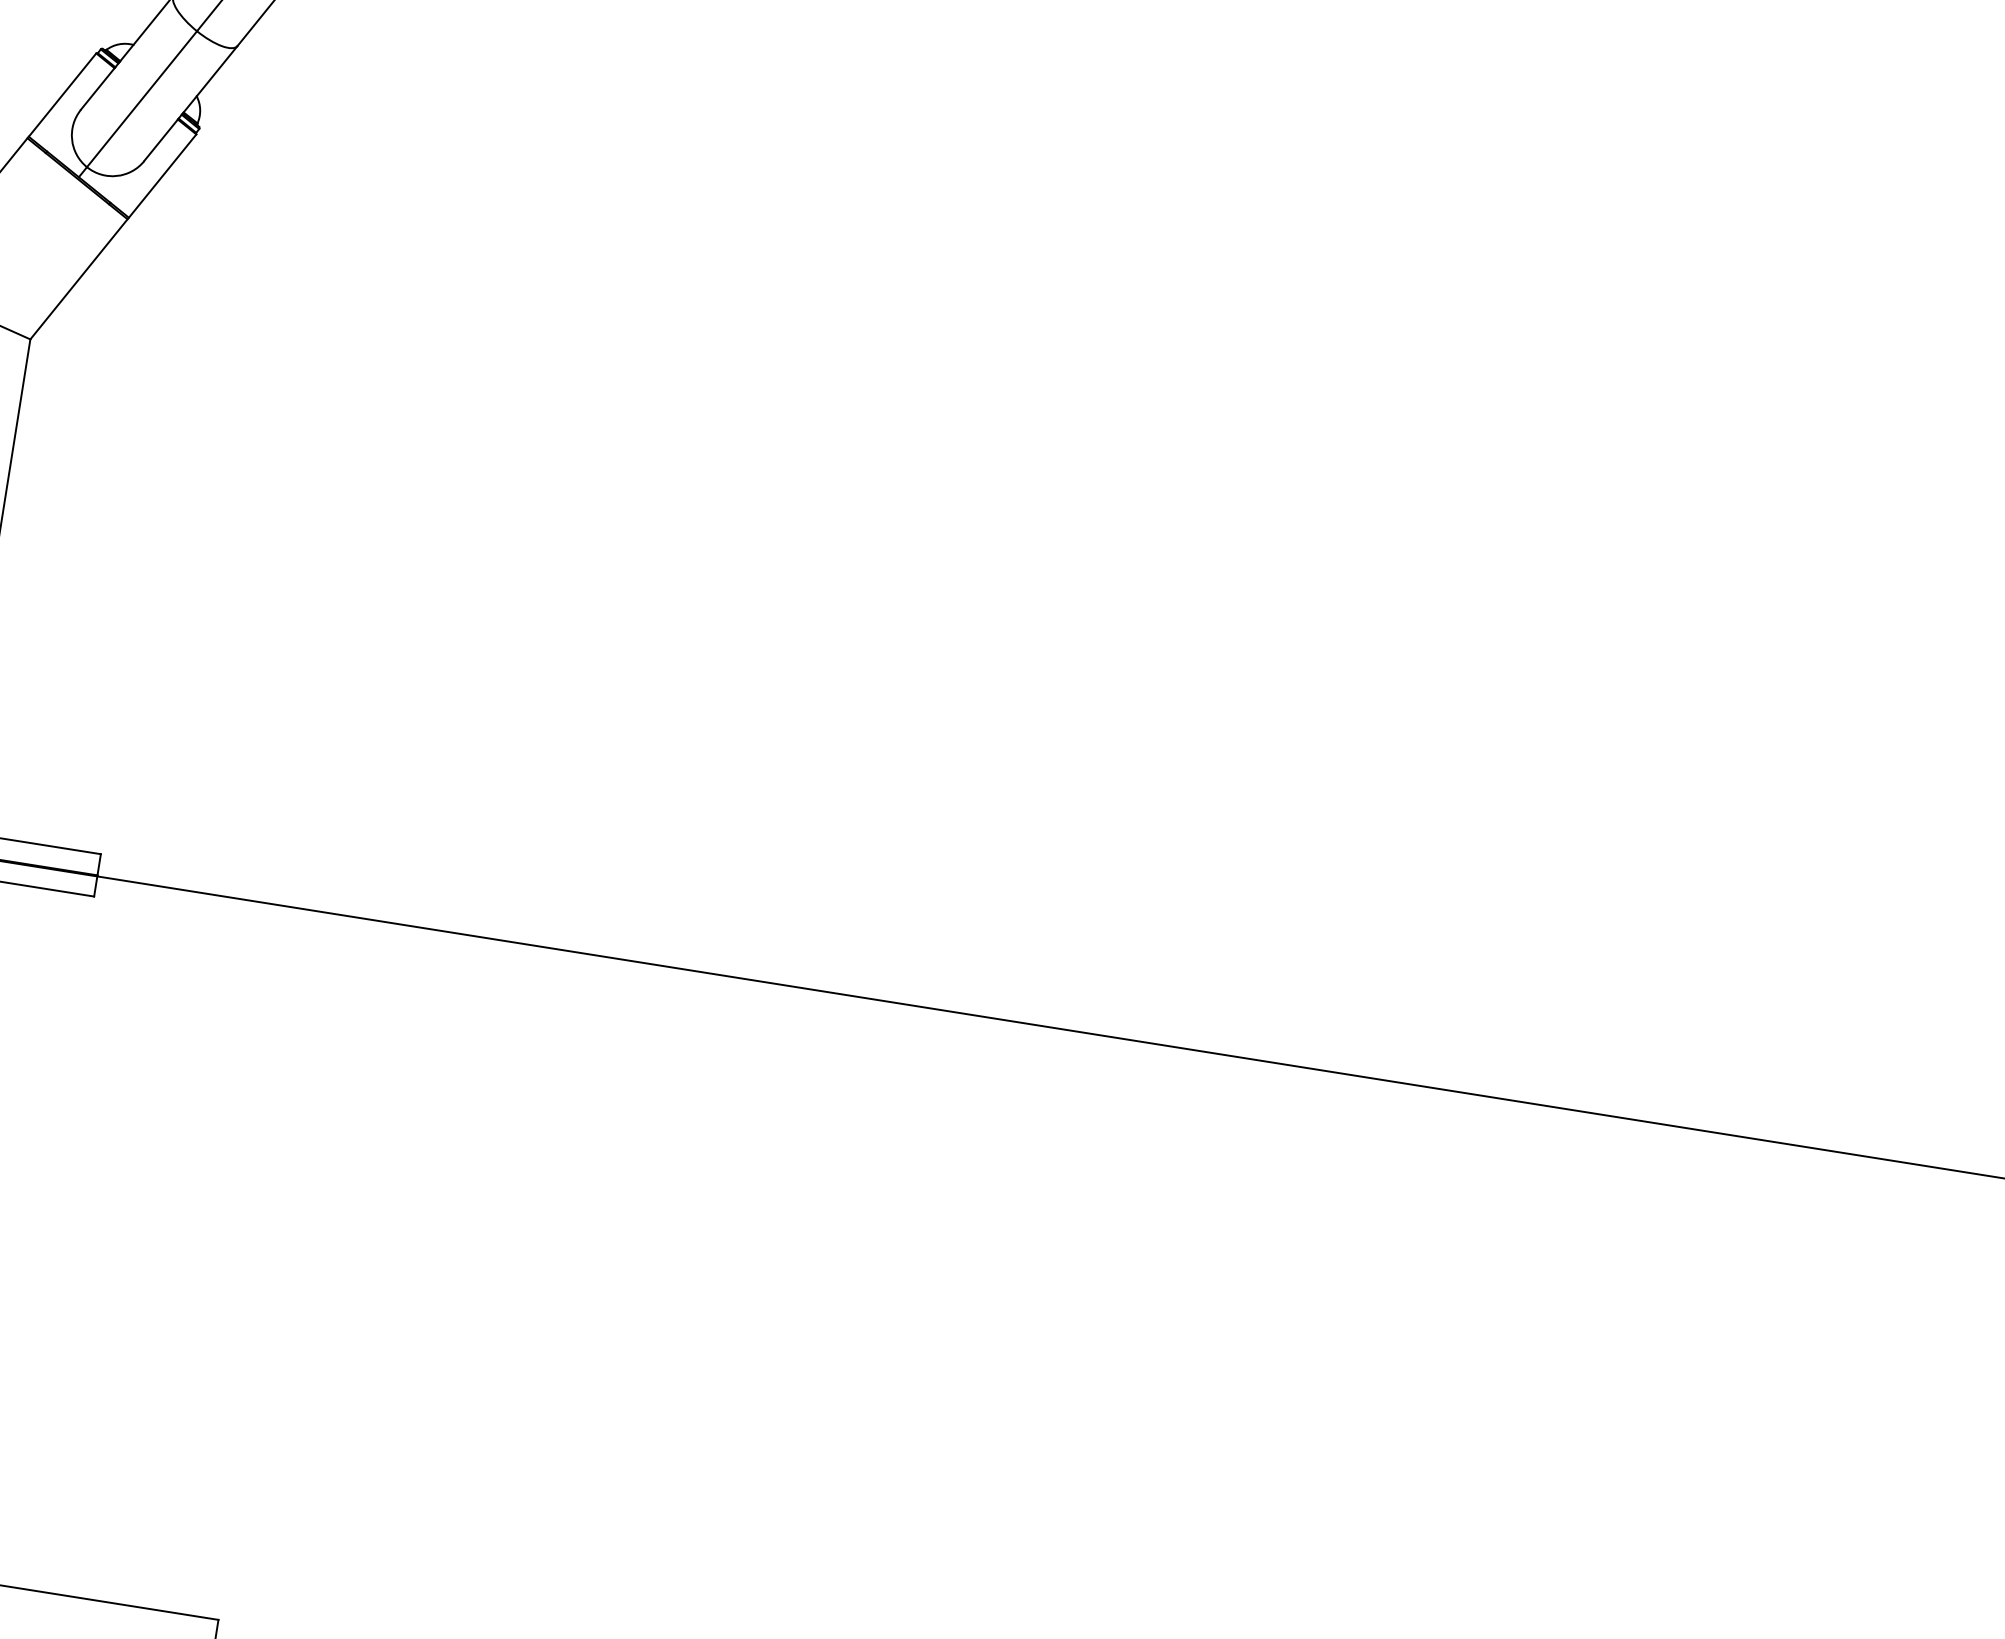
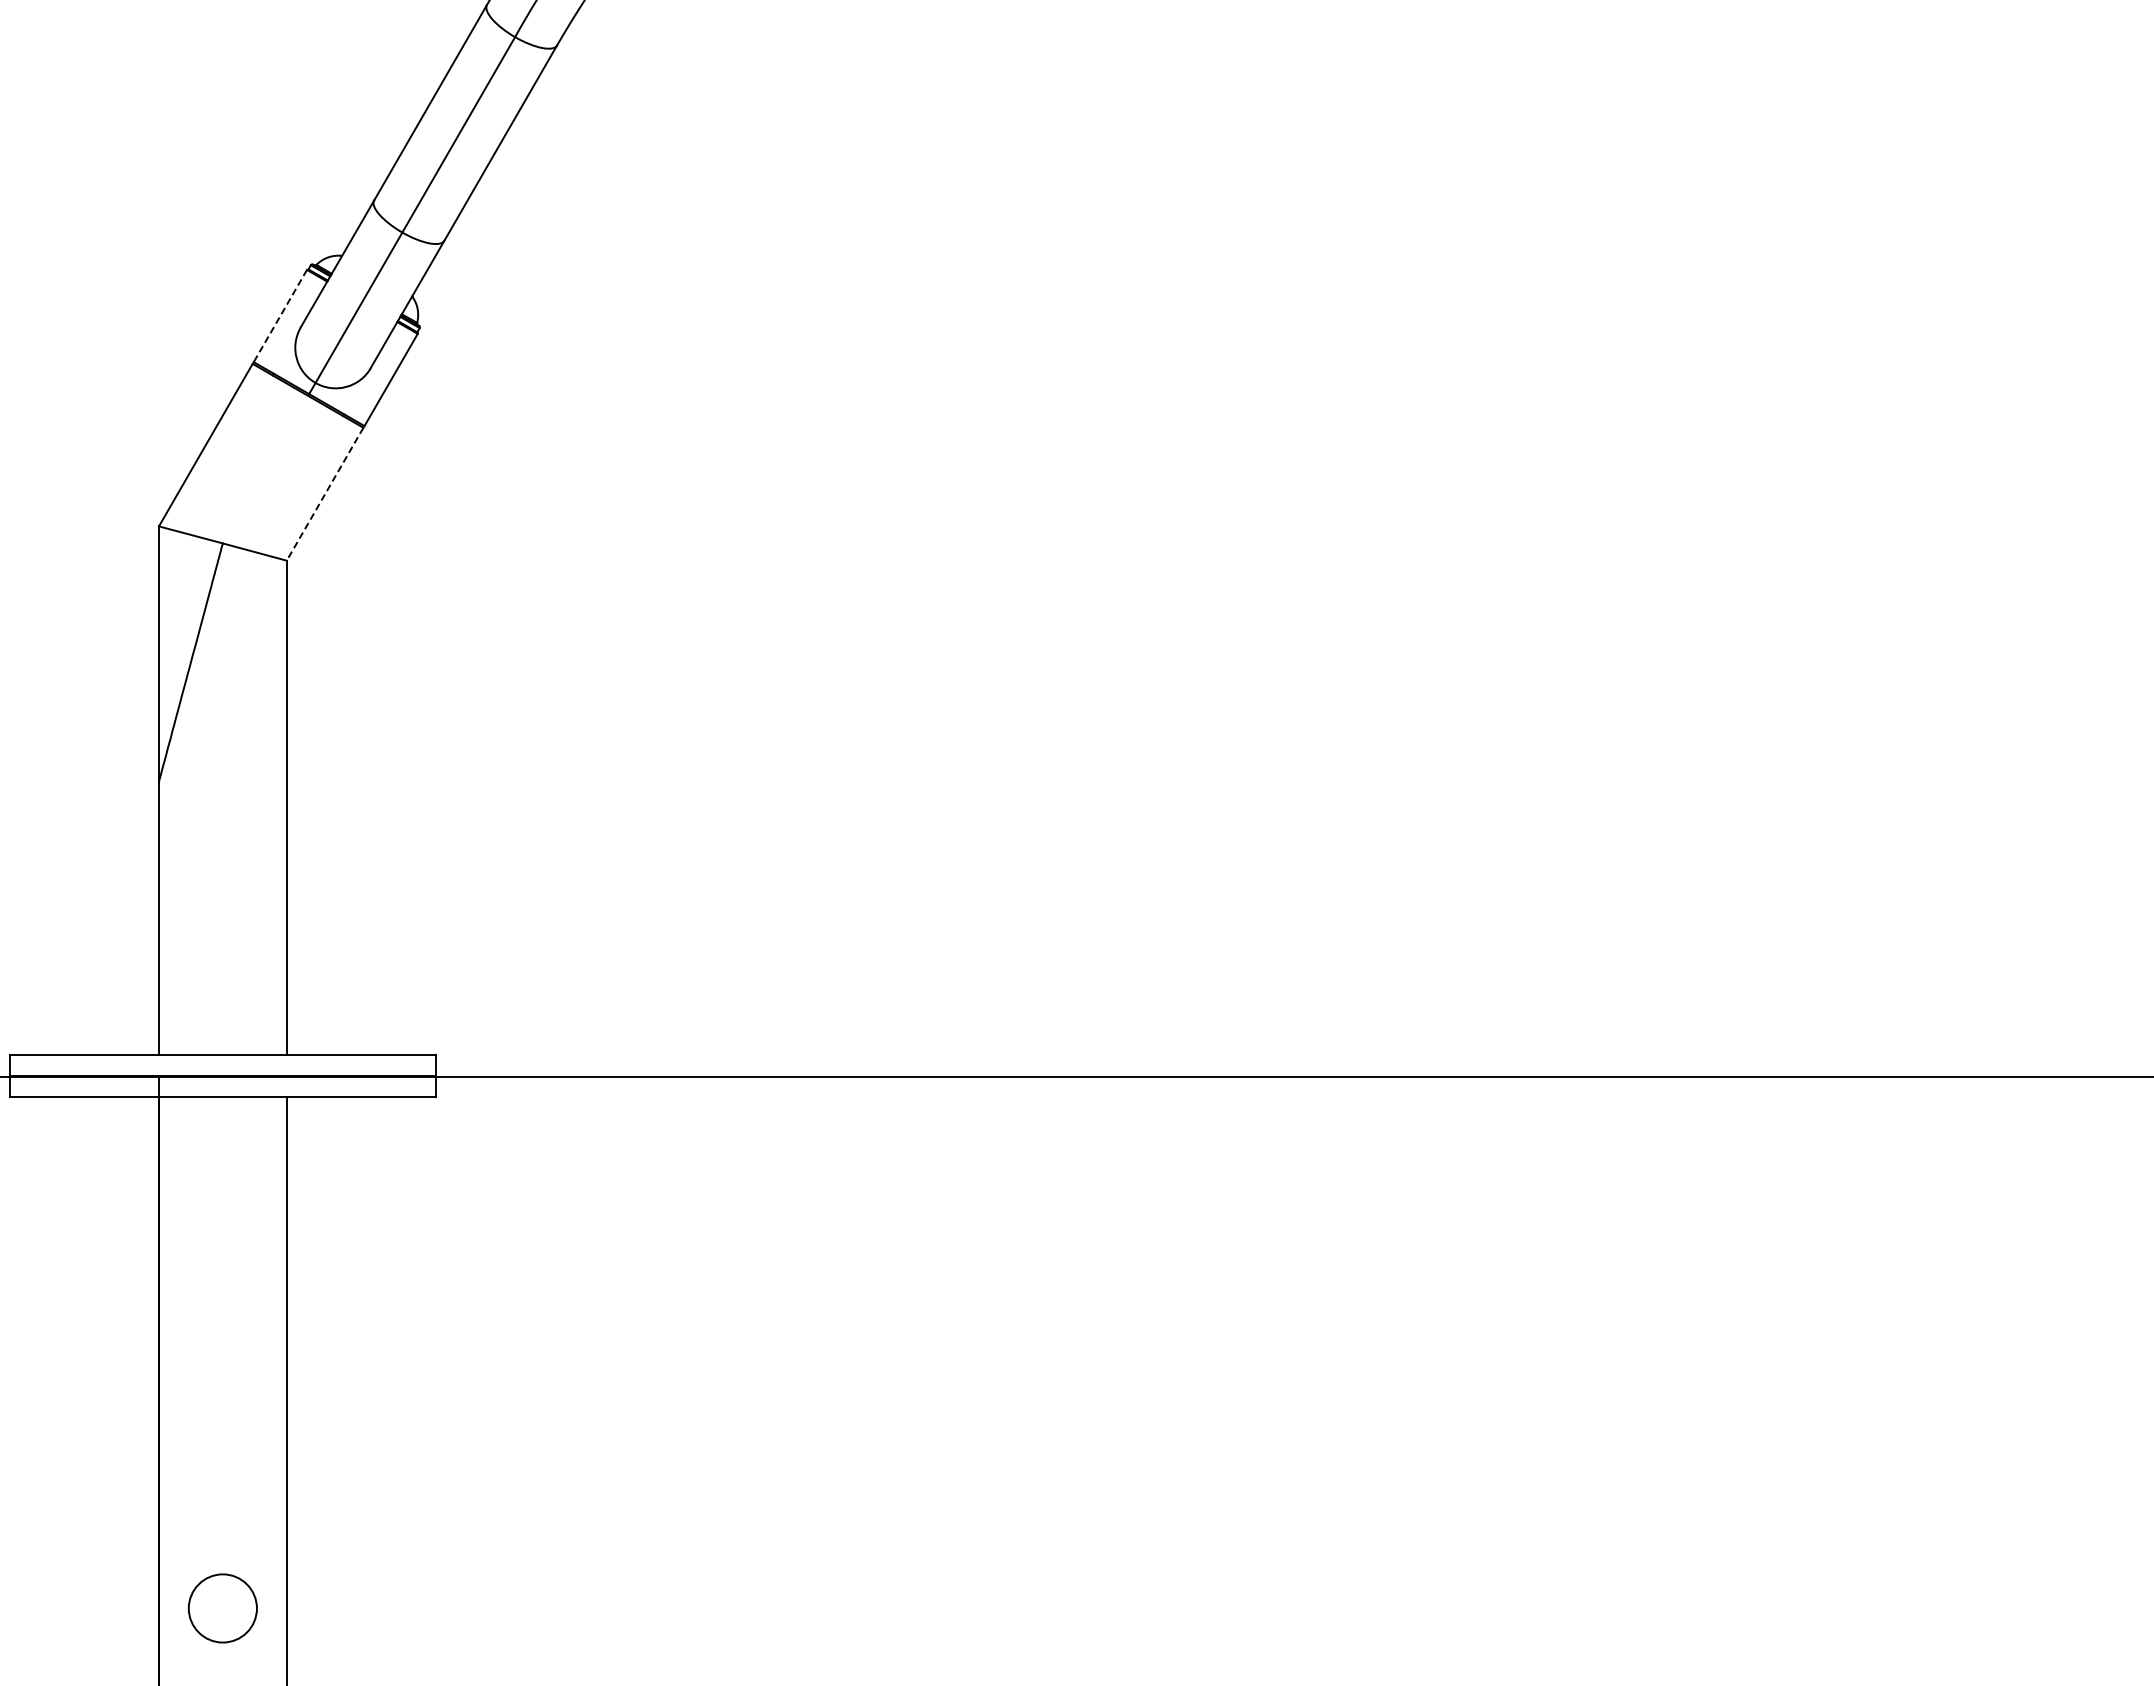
line: (62, 95) -> (280, 316), solid -> dashed
line: (79, 279) -> (325, 494), solid -> dashed

